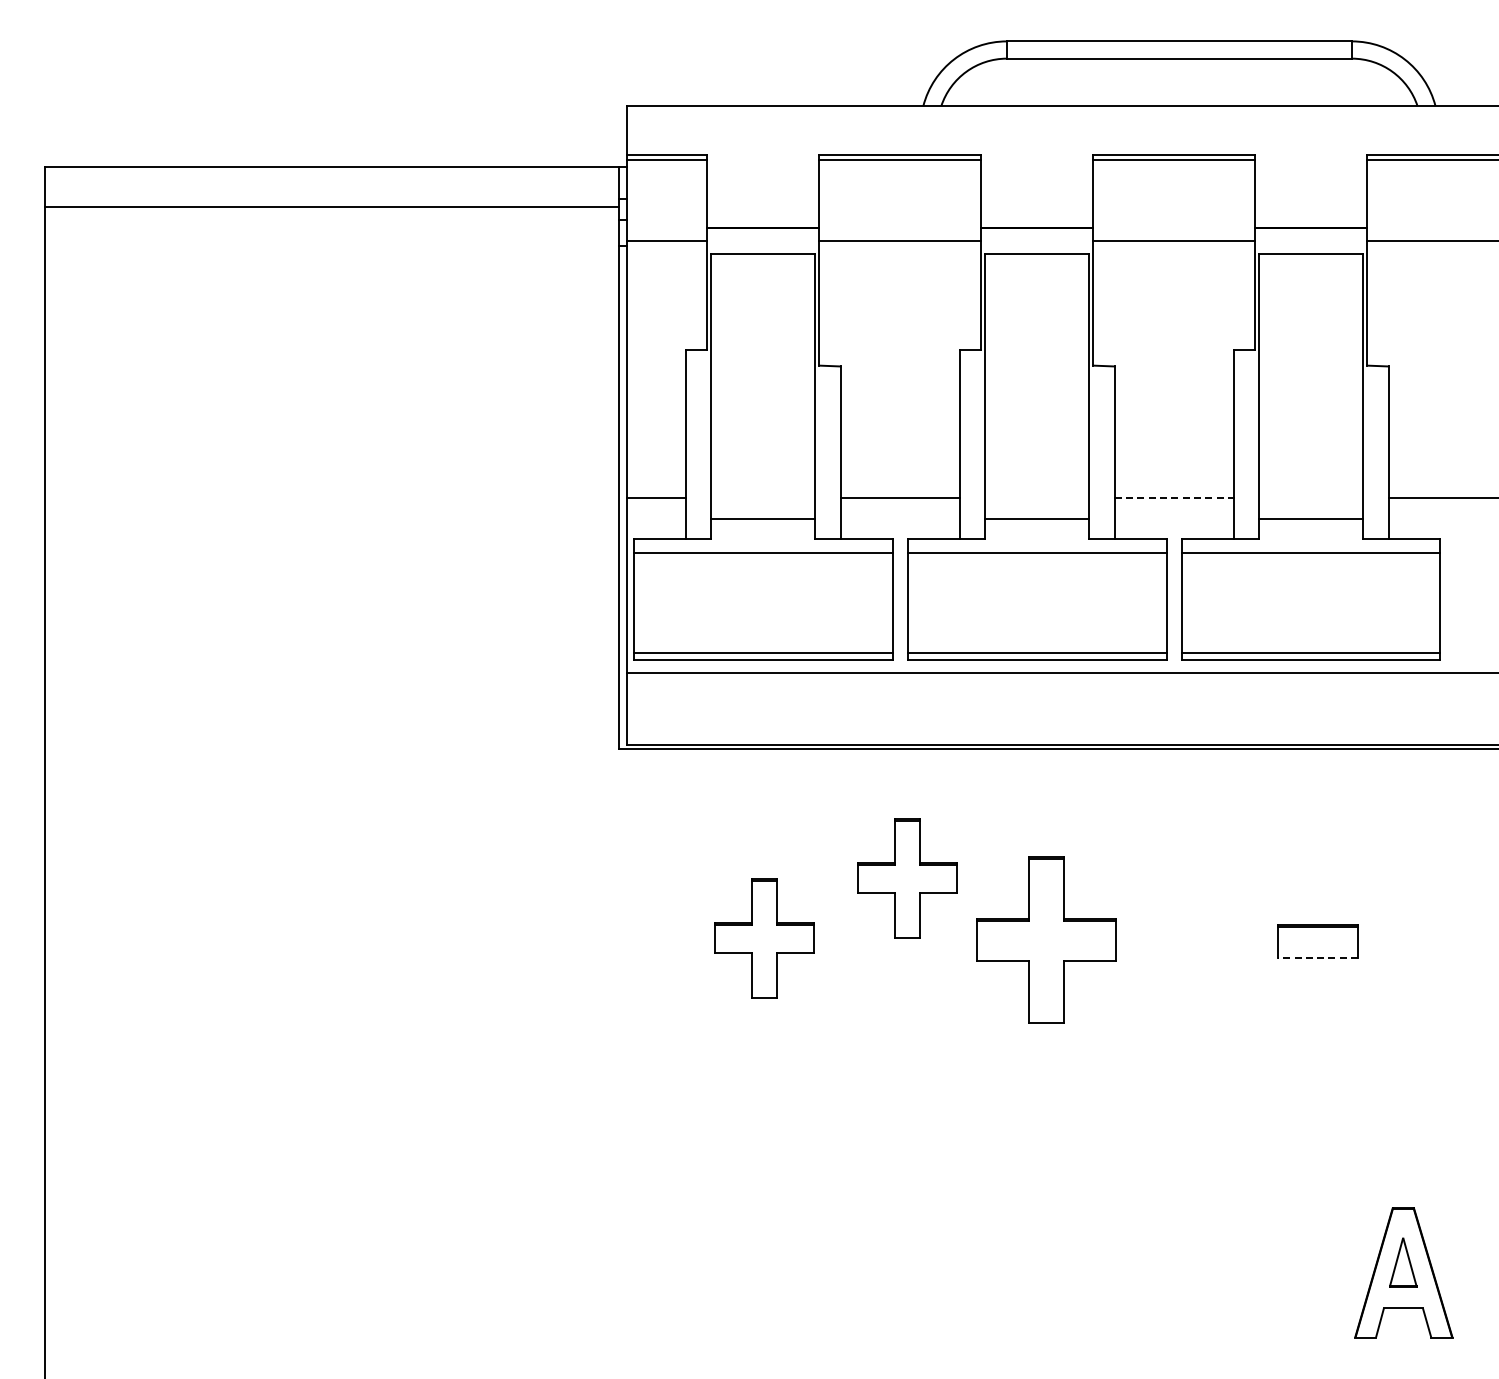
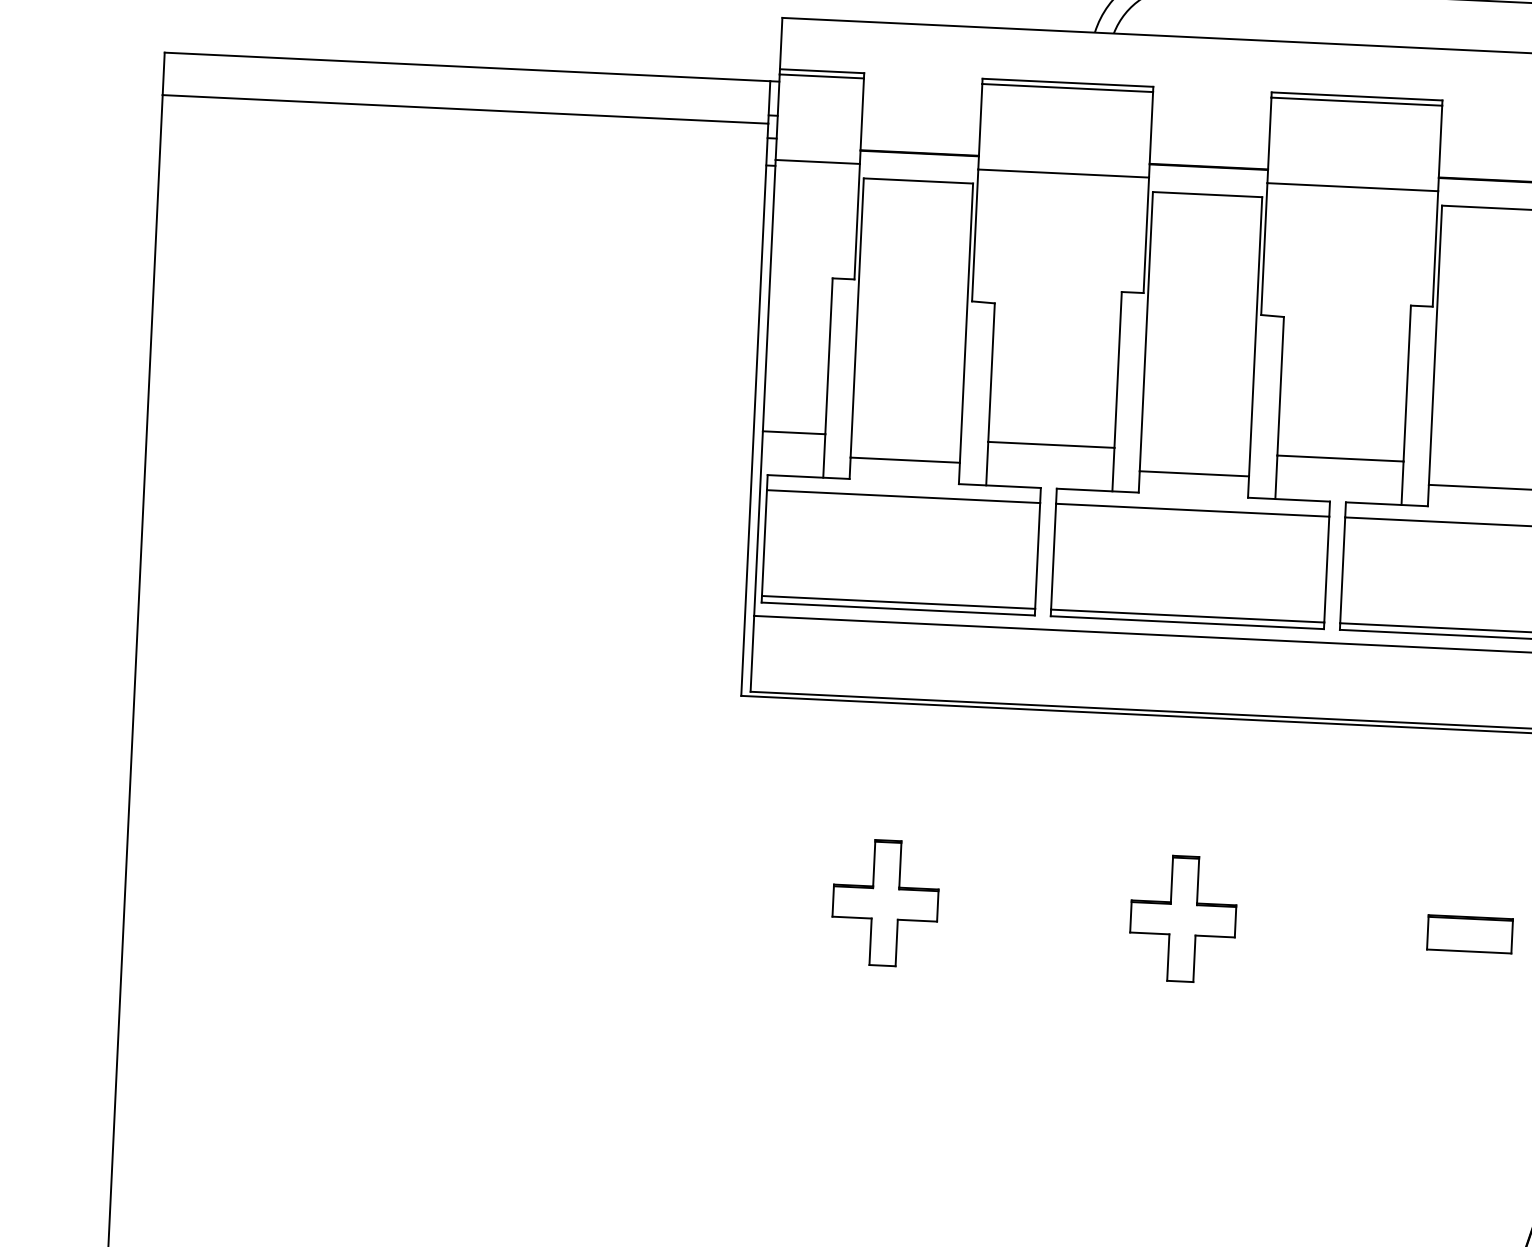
line: (1174, 497) -> (1340, 458), dashed -> solid
part: (907, 878) -> (1039, 847), removed
part: (1046, 939) -> (1183, 918), size x0.71
line: (1318, 958) -> (1469, 952), dashed -> solid

